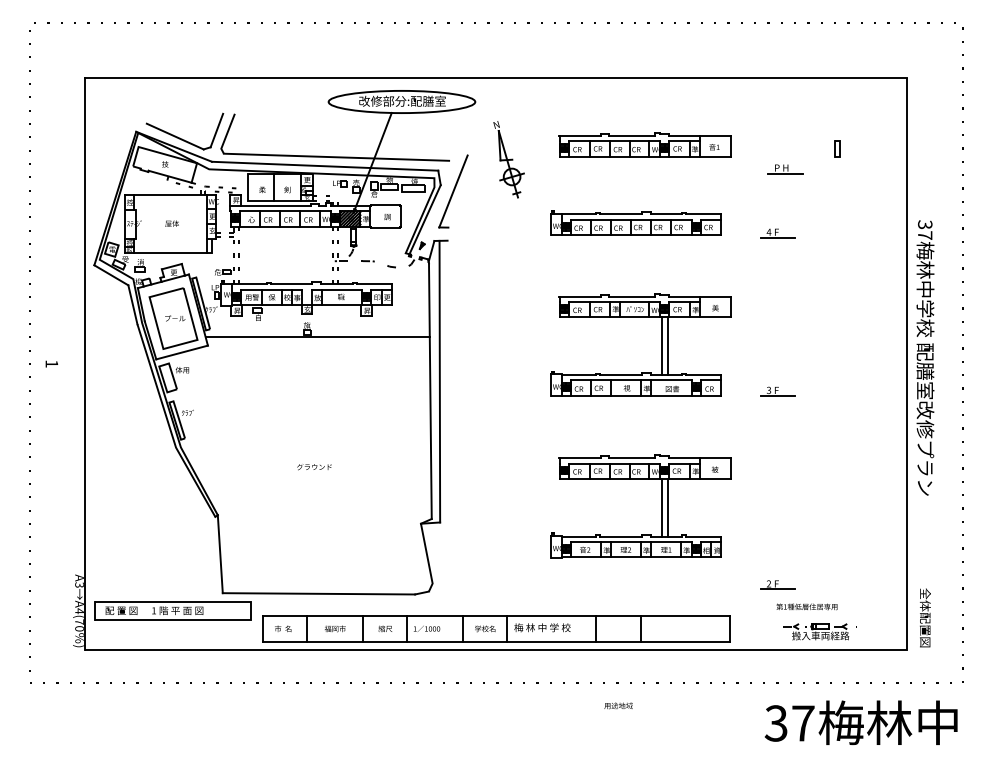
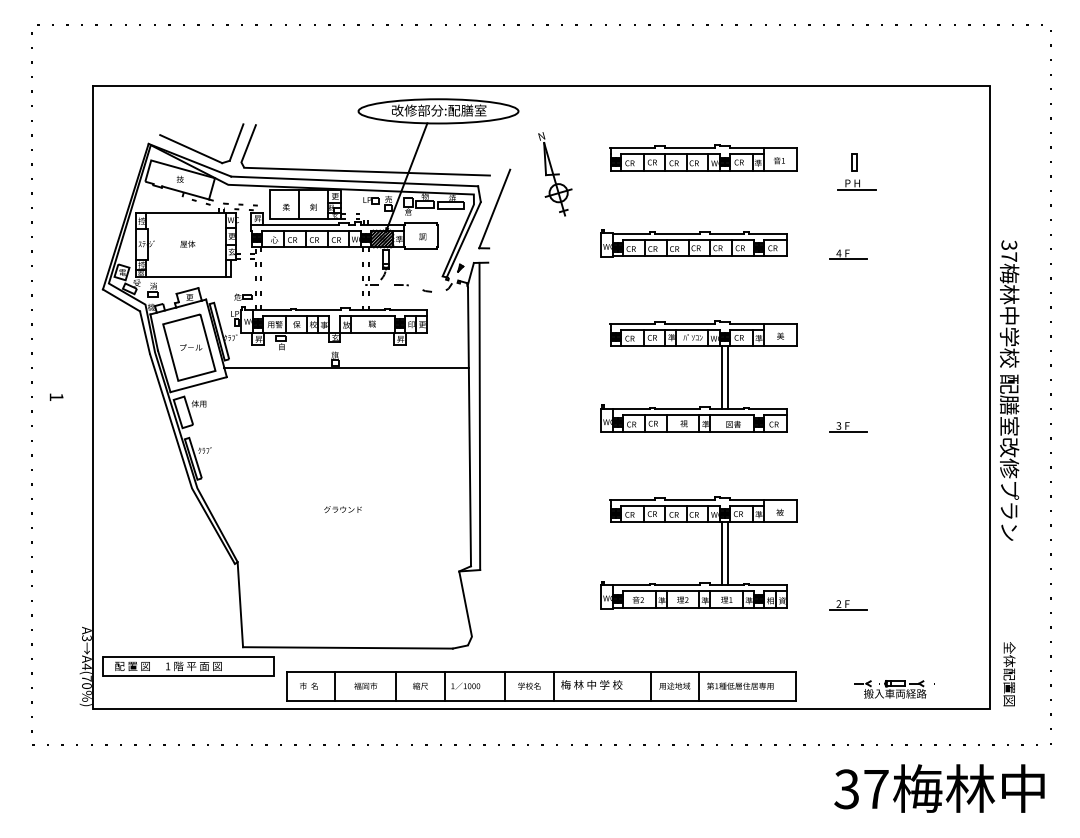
part: (837, 148) -> (854, 162), moved
part: (777, 585) -> (848, 605), moved
text: (807, 606) -> (740, 685), moved
text: (618, 705) -> (674, 685), moved

